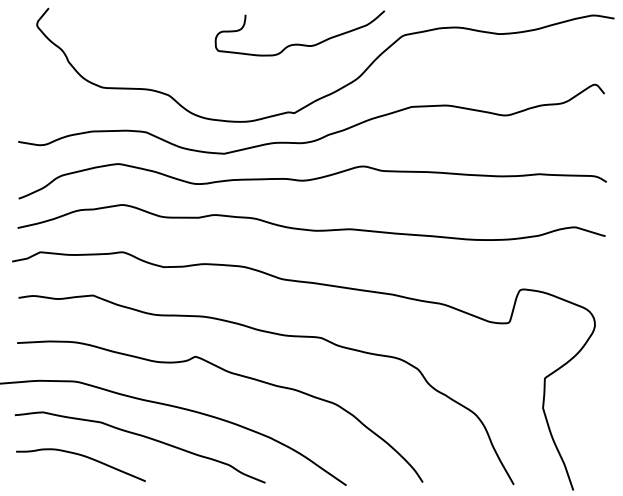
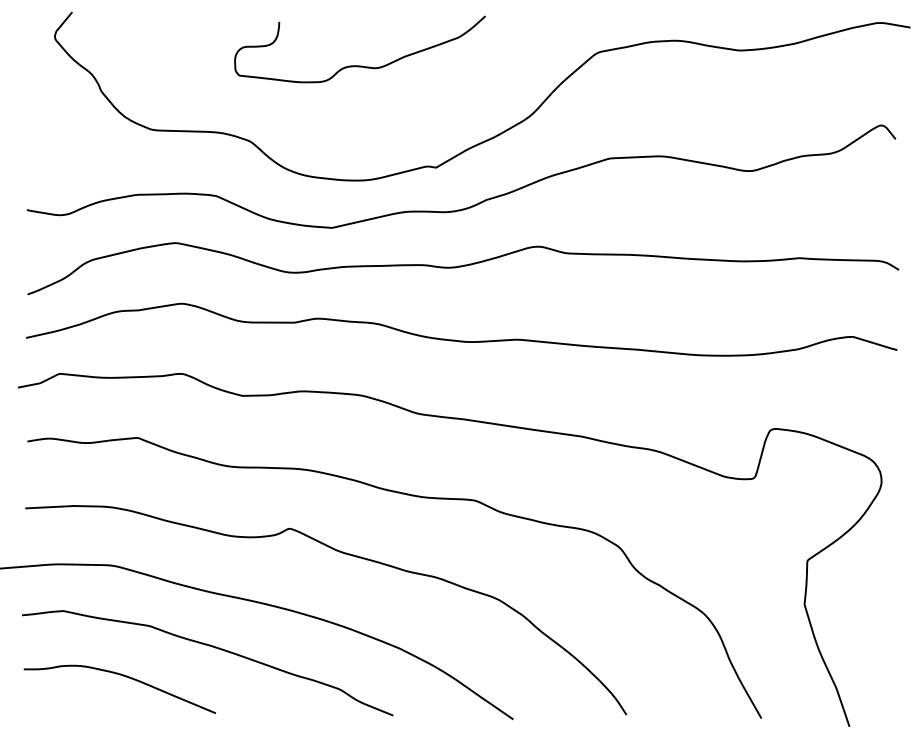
curve: (299, 43) -> (359, 64), moved

